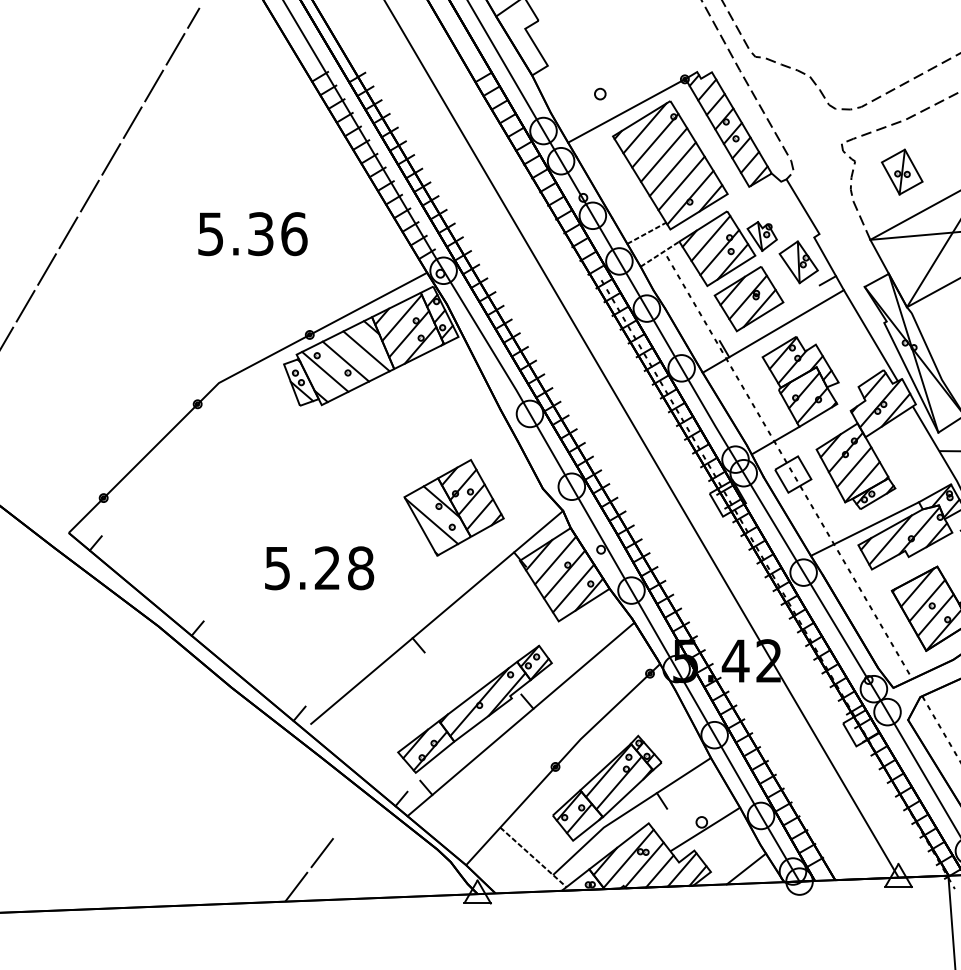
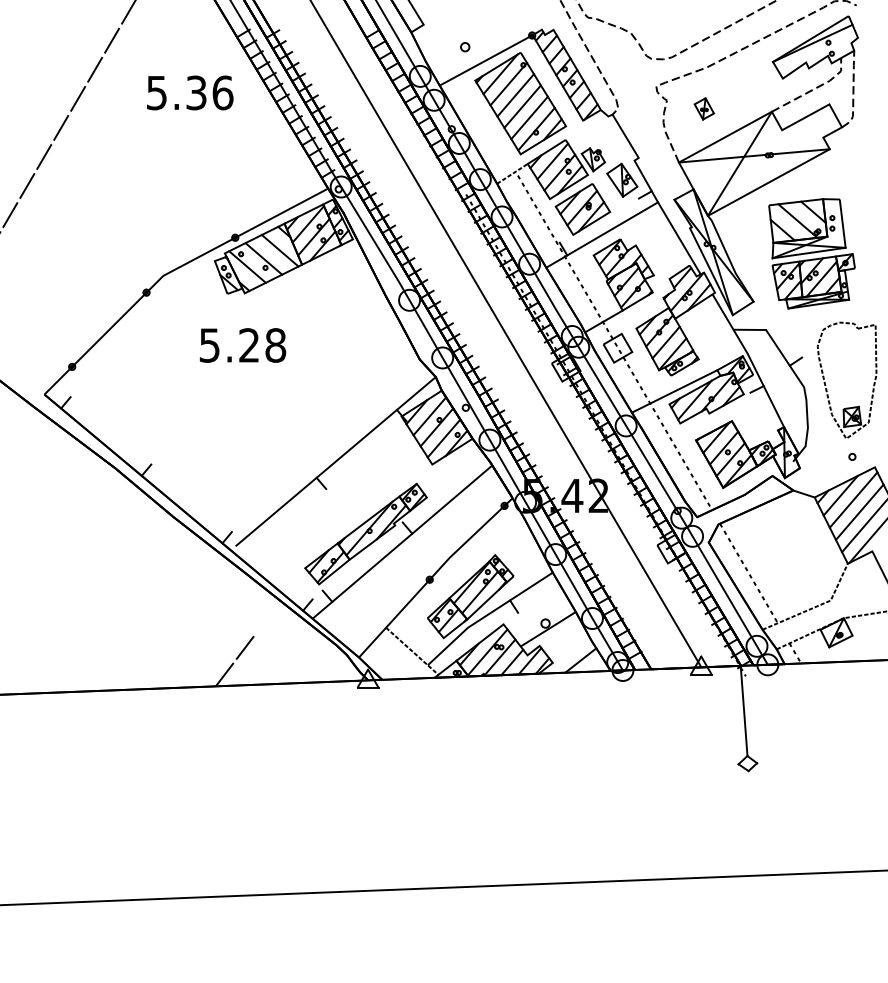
part: (902, 171) -> (704, 108), size x0.6
line: (646, 232) -> (501, 156), removed
text: (253, 233) -> (190, 92), moved
part: (454, 507) -> (349, 374), removed
text: (318, 568) -> (242, 345), moved

